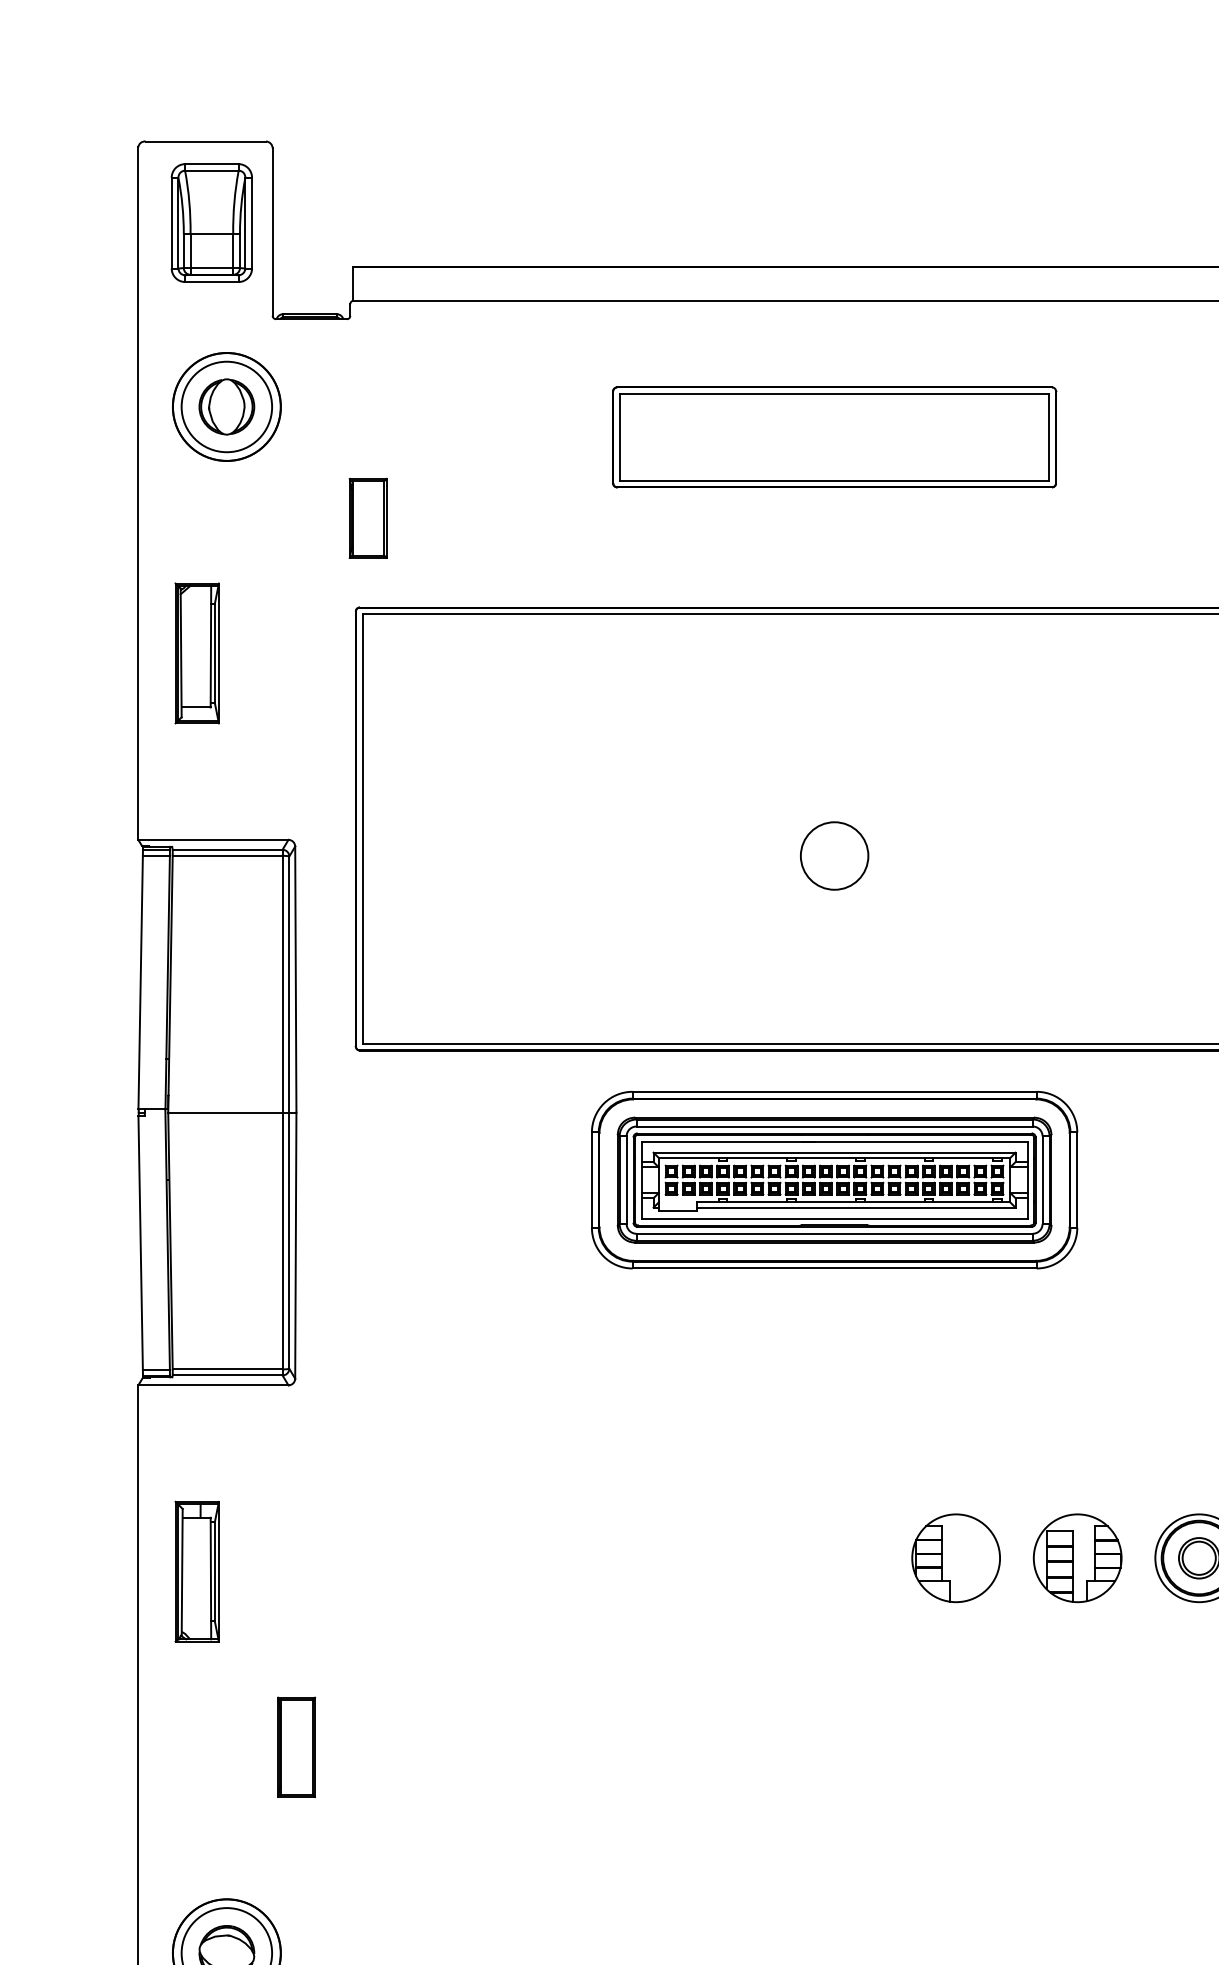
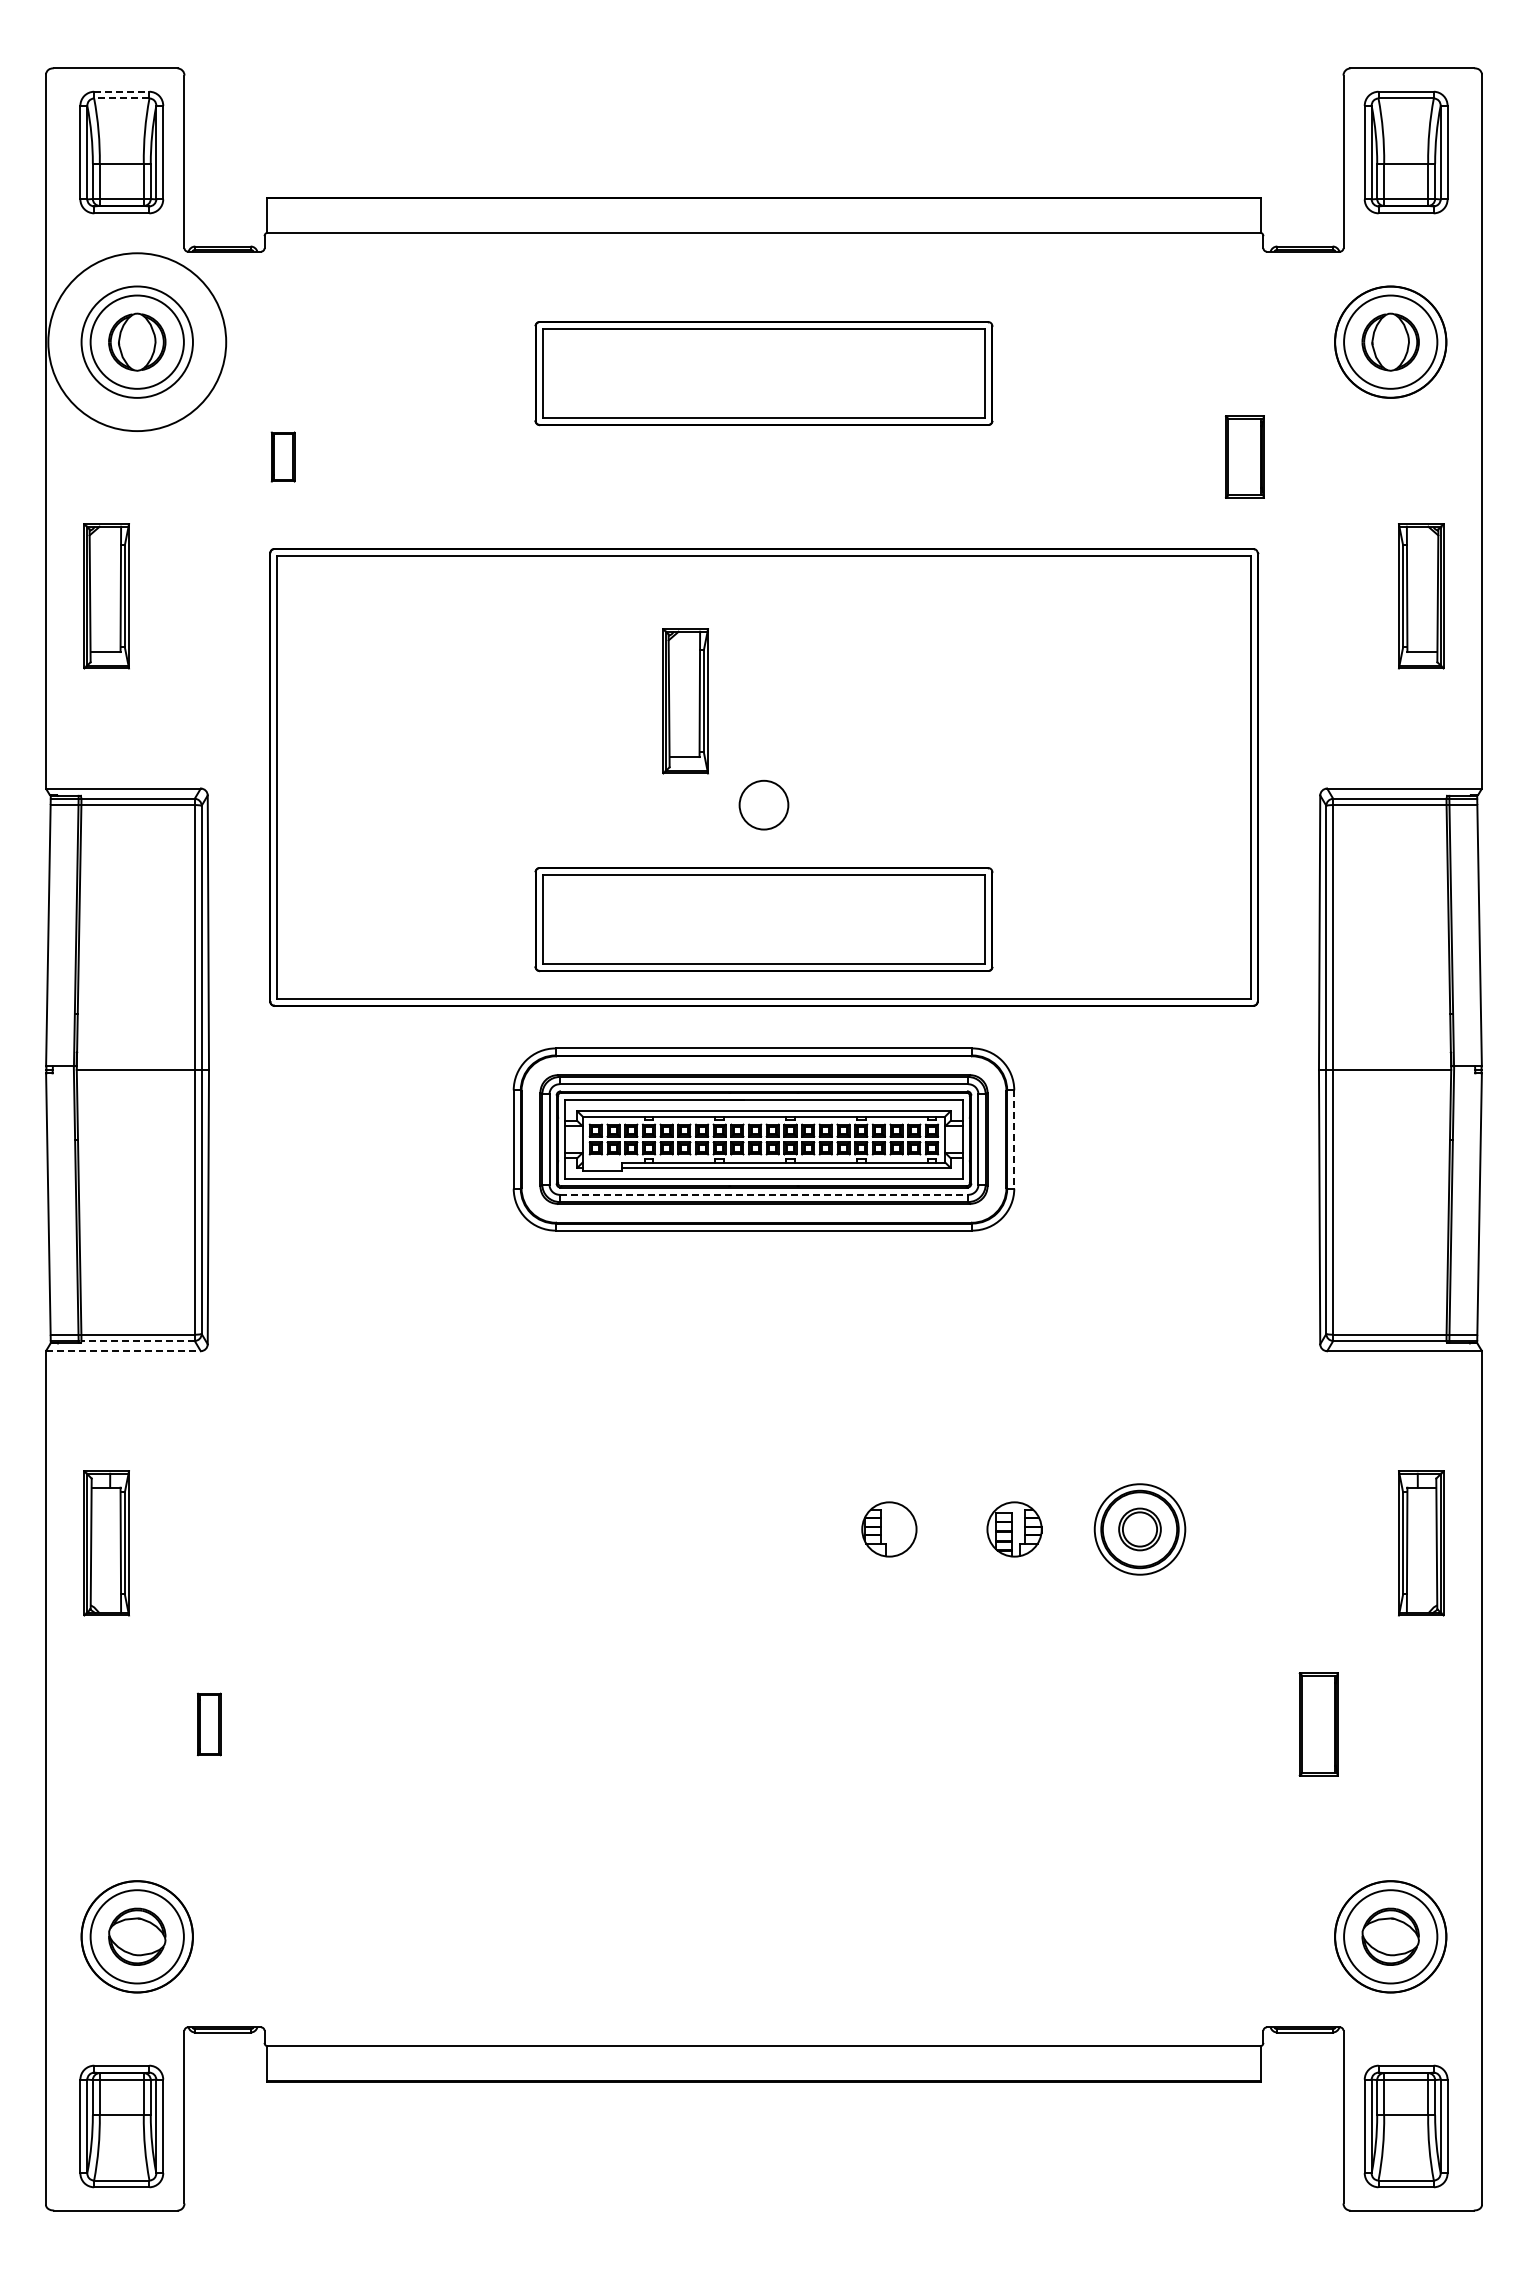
line: (211, 163) -> (121, 91), solid -> dashed
line: (211, 170) -> (121, 98), solid -> dashed
circle: (226, 406) -> (136, 341), size x1.6
part: (368, 517) -> (283, 456), size x0.6
part: (758, 755) -> (685, 701), added
circle: (834, 855) -> (763, 804), size x0.7
part: (834, 966) -> (763, 919), added
line: (1077, 1181) -> (1014, 1140), solid -> dashed
line: (835, 1233) -> (764, 1194), solid -> dashed
line: (228, 1375) -> (138, 1340), solid -> dashed
line: (213, 1385) -> (123, 1351), solid -> dashed
part: (956, 1558) -> (889, 1529), size x0.6
part: (1077, 1558) -> (1014, 1529), size x0.6
part: (296, 1747) -> (209, 1724), size x0.6

